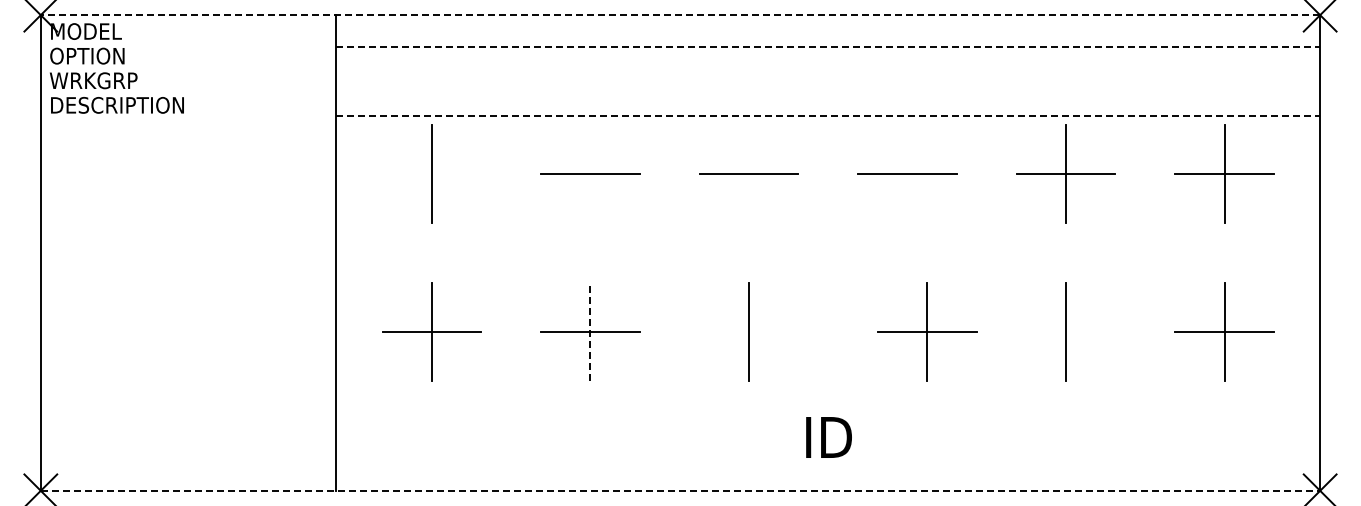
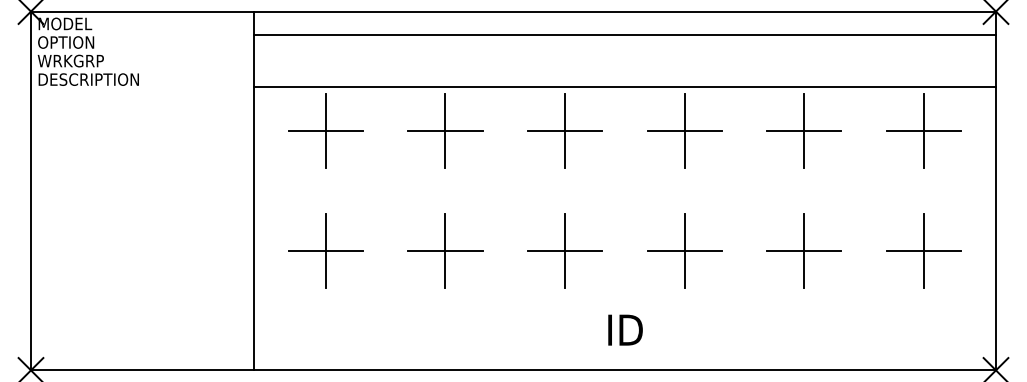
line: (680, 15) -> (513, 11), dashed -> solid
line: (828, 46) -> (625, 35), dashed -> solid
line: (828, 115) -> (625, 87), dashed -> solid
line: (431, 173) -> (325, 131), added
line: (590, 173) -> (445, 131), added
line: (748, 173) -> (564, 131), added
line: (907, 173) -> (684, 131), added
line: (590, 331) -> (445, 250), dashed -> solid
part: (927, 331) -> (684, 250), moved
line: (748, 332) -> (564, 250), added
line: (1065, 332) -> (803, 250), added
line: (680, 490) -> (513, 370), dashed -> solid

